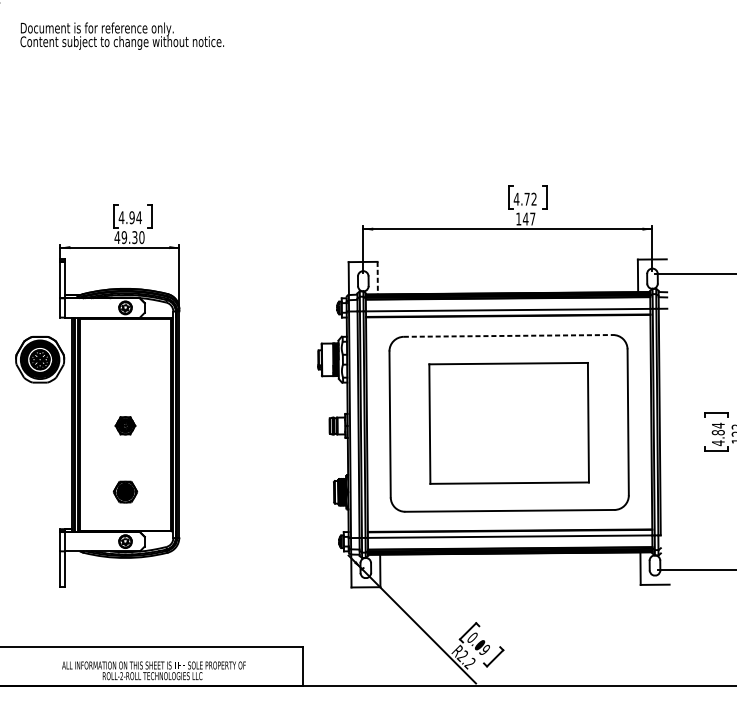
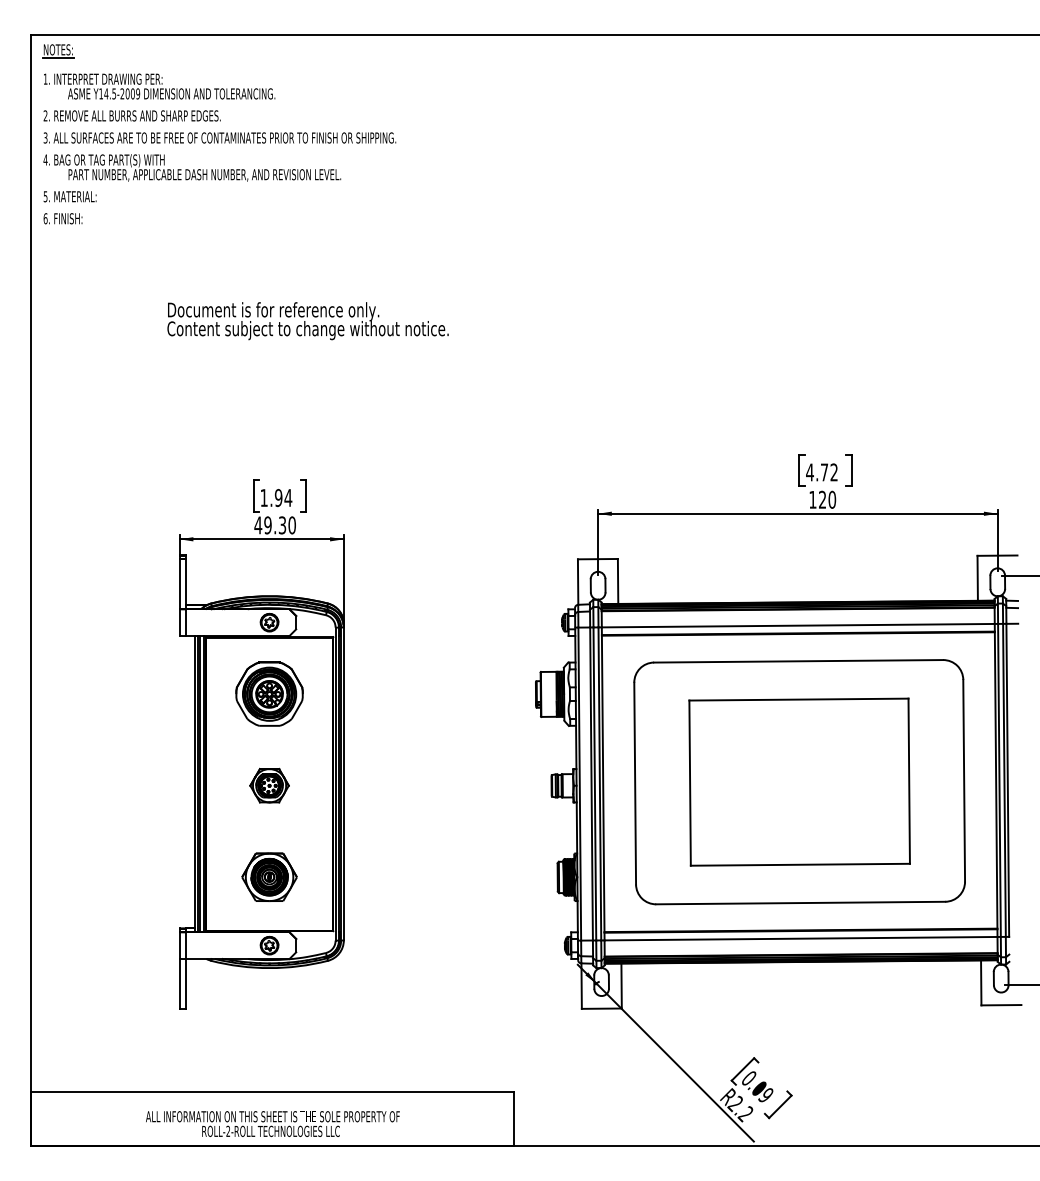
text: (121, 36) -> (307, 321), moved
text: (121, 217) -> (264, 497), 4.94 -> 1.94
text: (529, 218) -> (827, 499), 147 -> 120
line: (378, 278) -> (618, 581), dashed -> solid
line: (508, 336) -> (798, 661), dashed -> solid
part: (40, 359) -> (269, 693), moved
part: (125, 425) -> (269, 785), size x1.43
part: (125, 491) -> (269, 876), size x1.67
text: (153, 670) -> (272, 1123), moved

